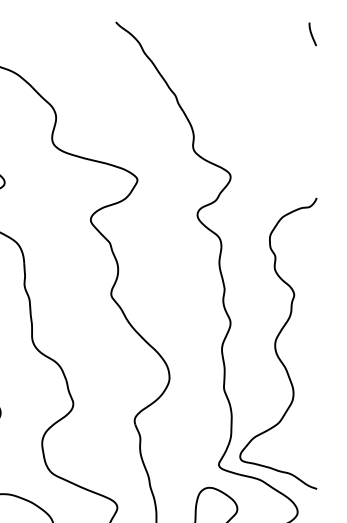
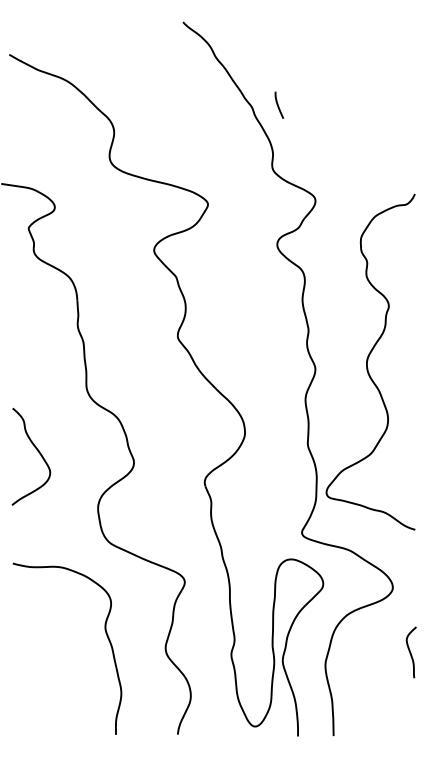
curve: (312, 33) -> (278, 104), moved
curve: (276, 342) -> (368, 360), moved

